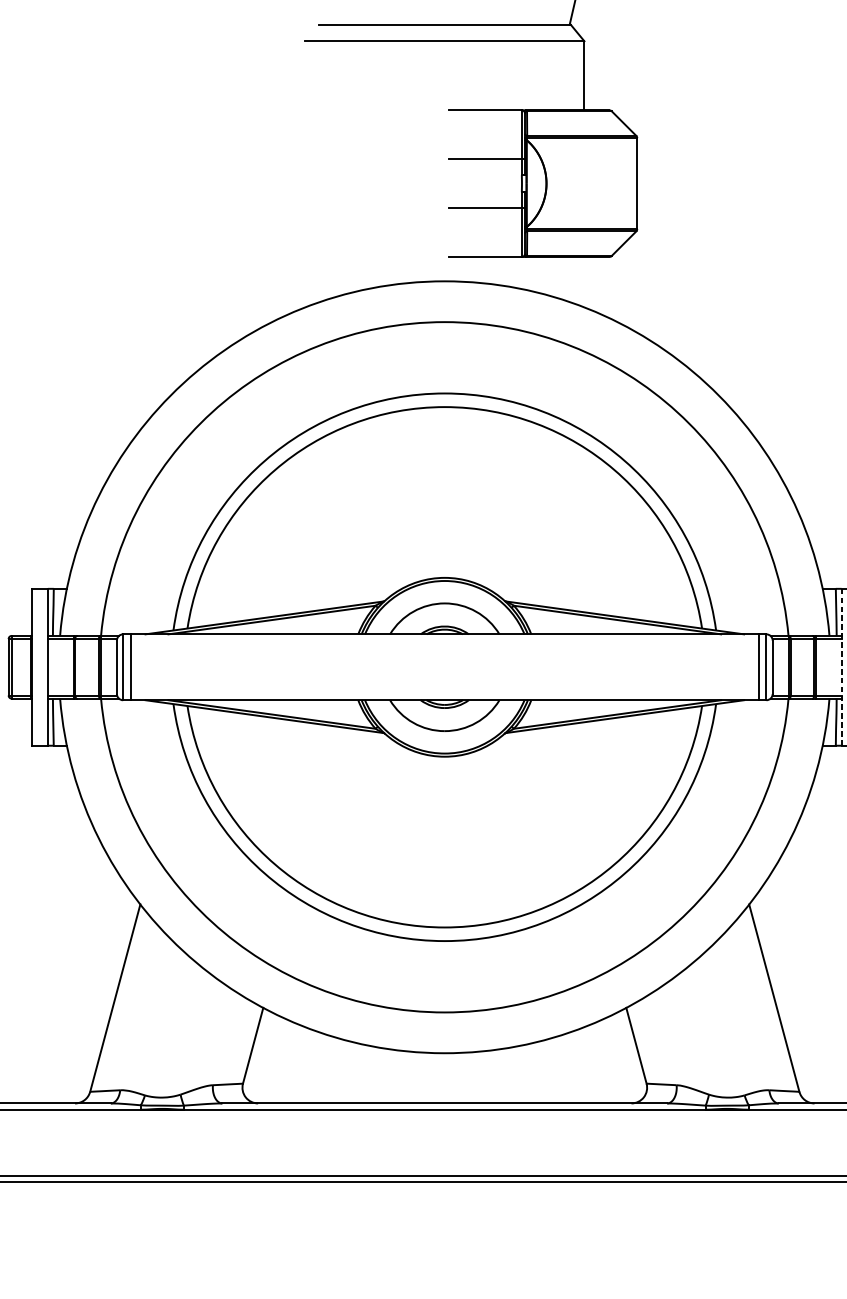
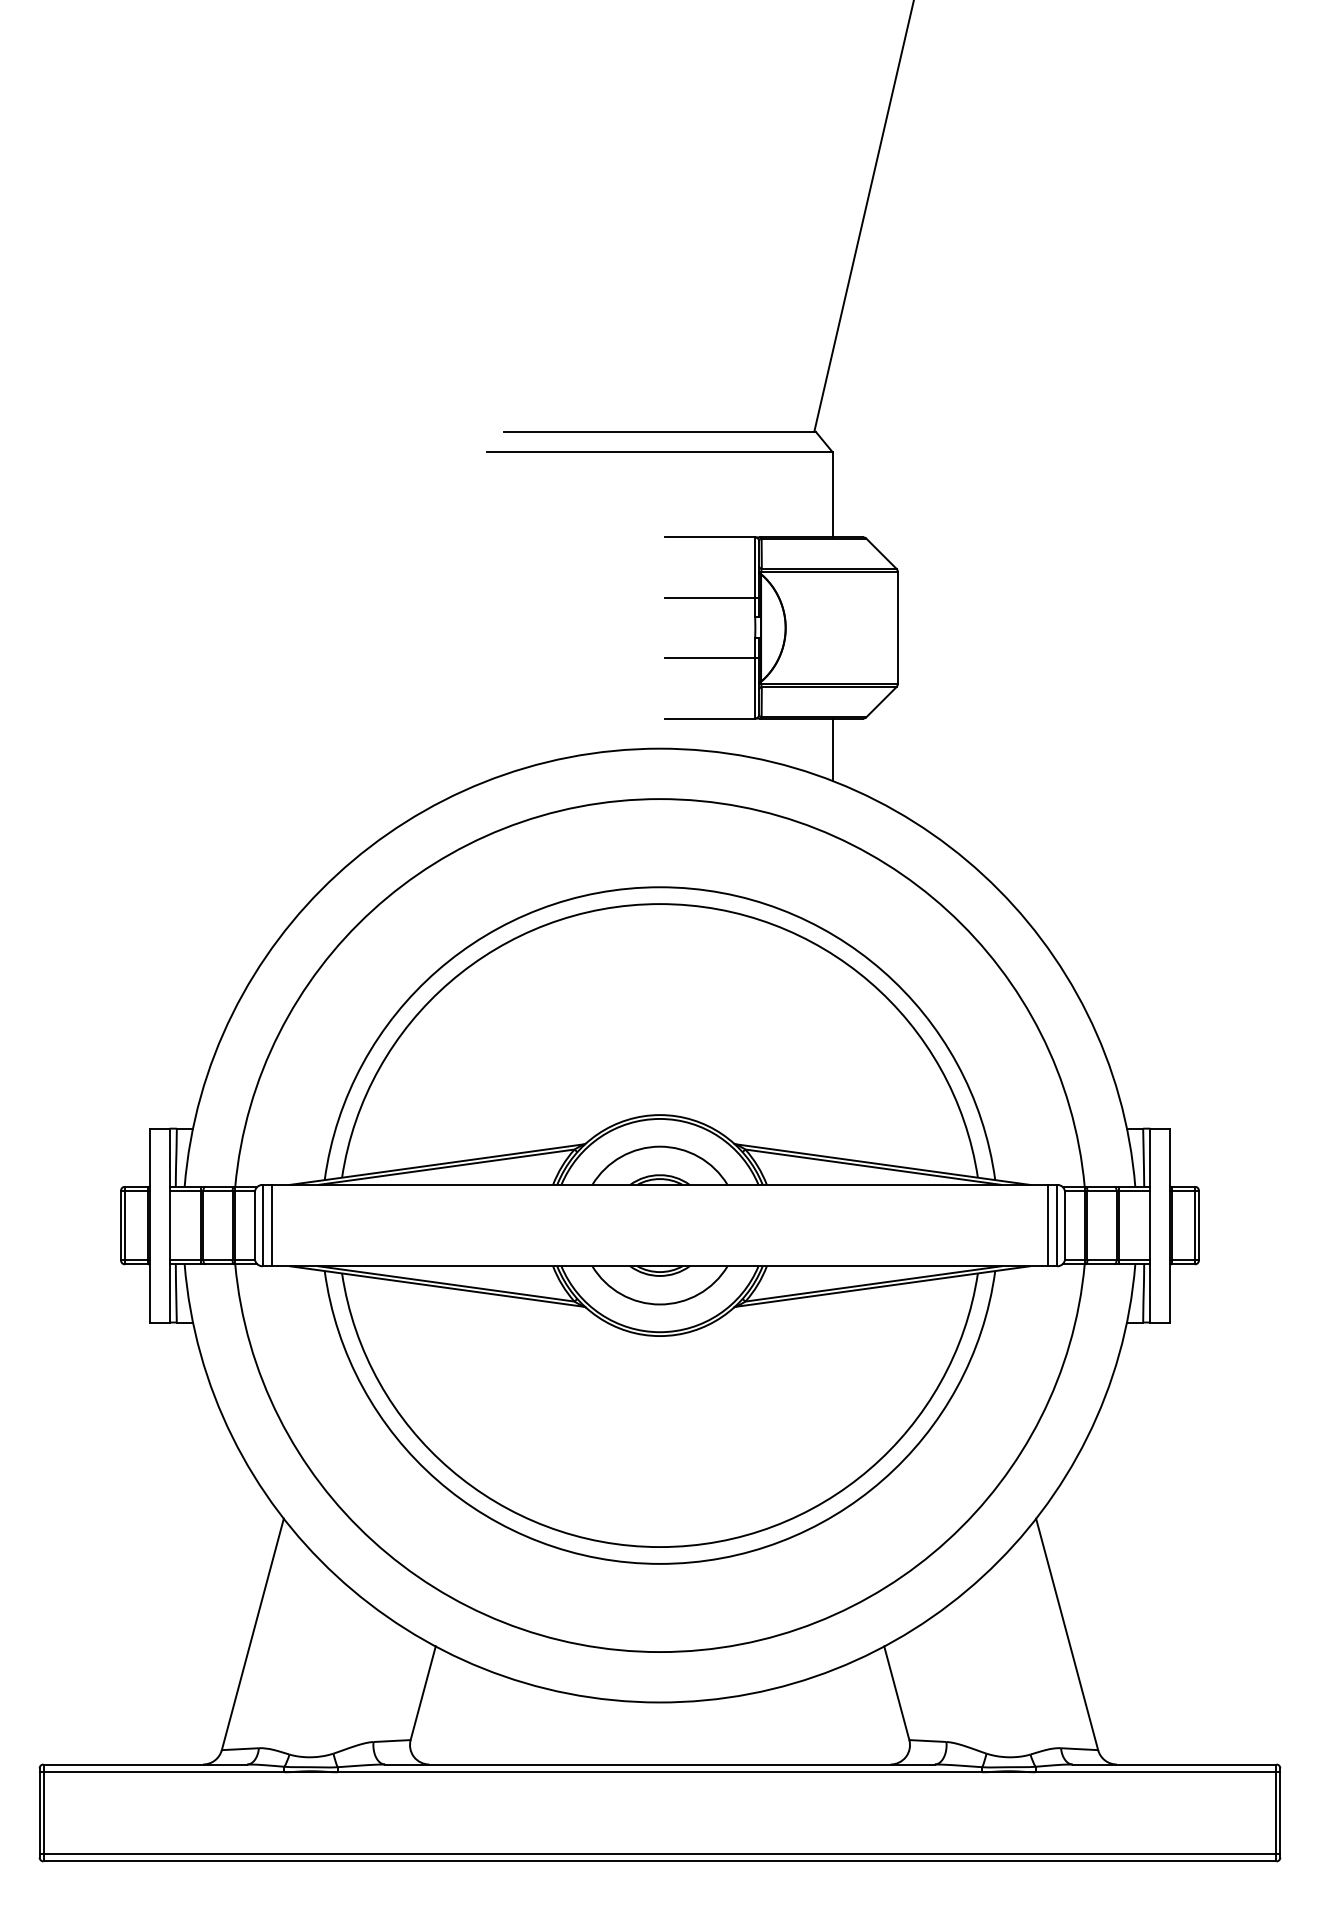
line: (584, 281) -> (832, 749), added
line: (841, 667) -> (1150, 1225), dashed -> solid

